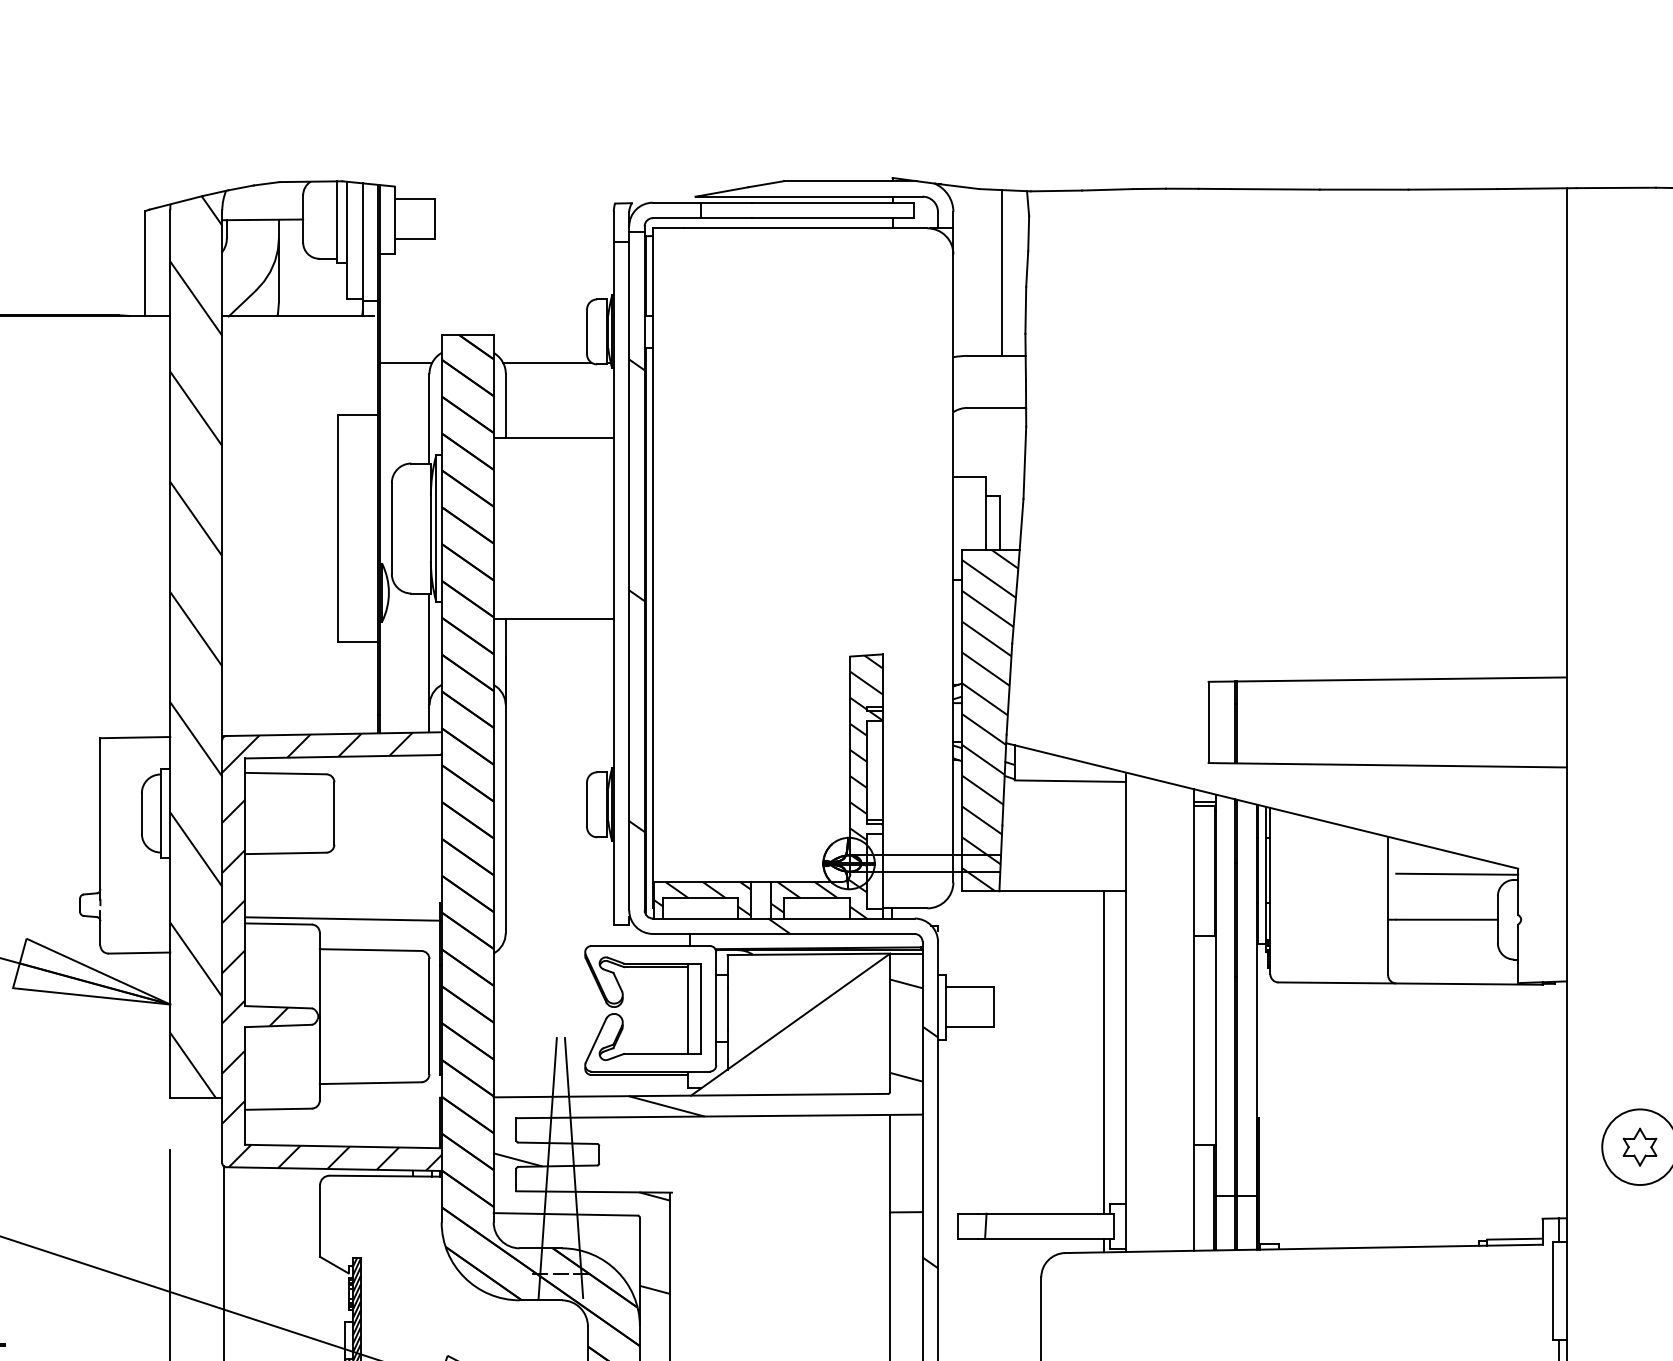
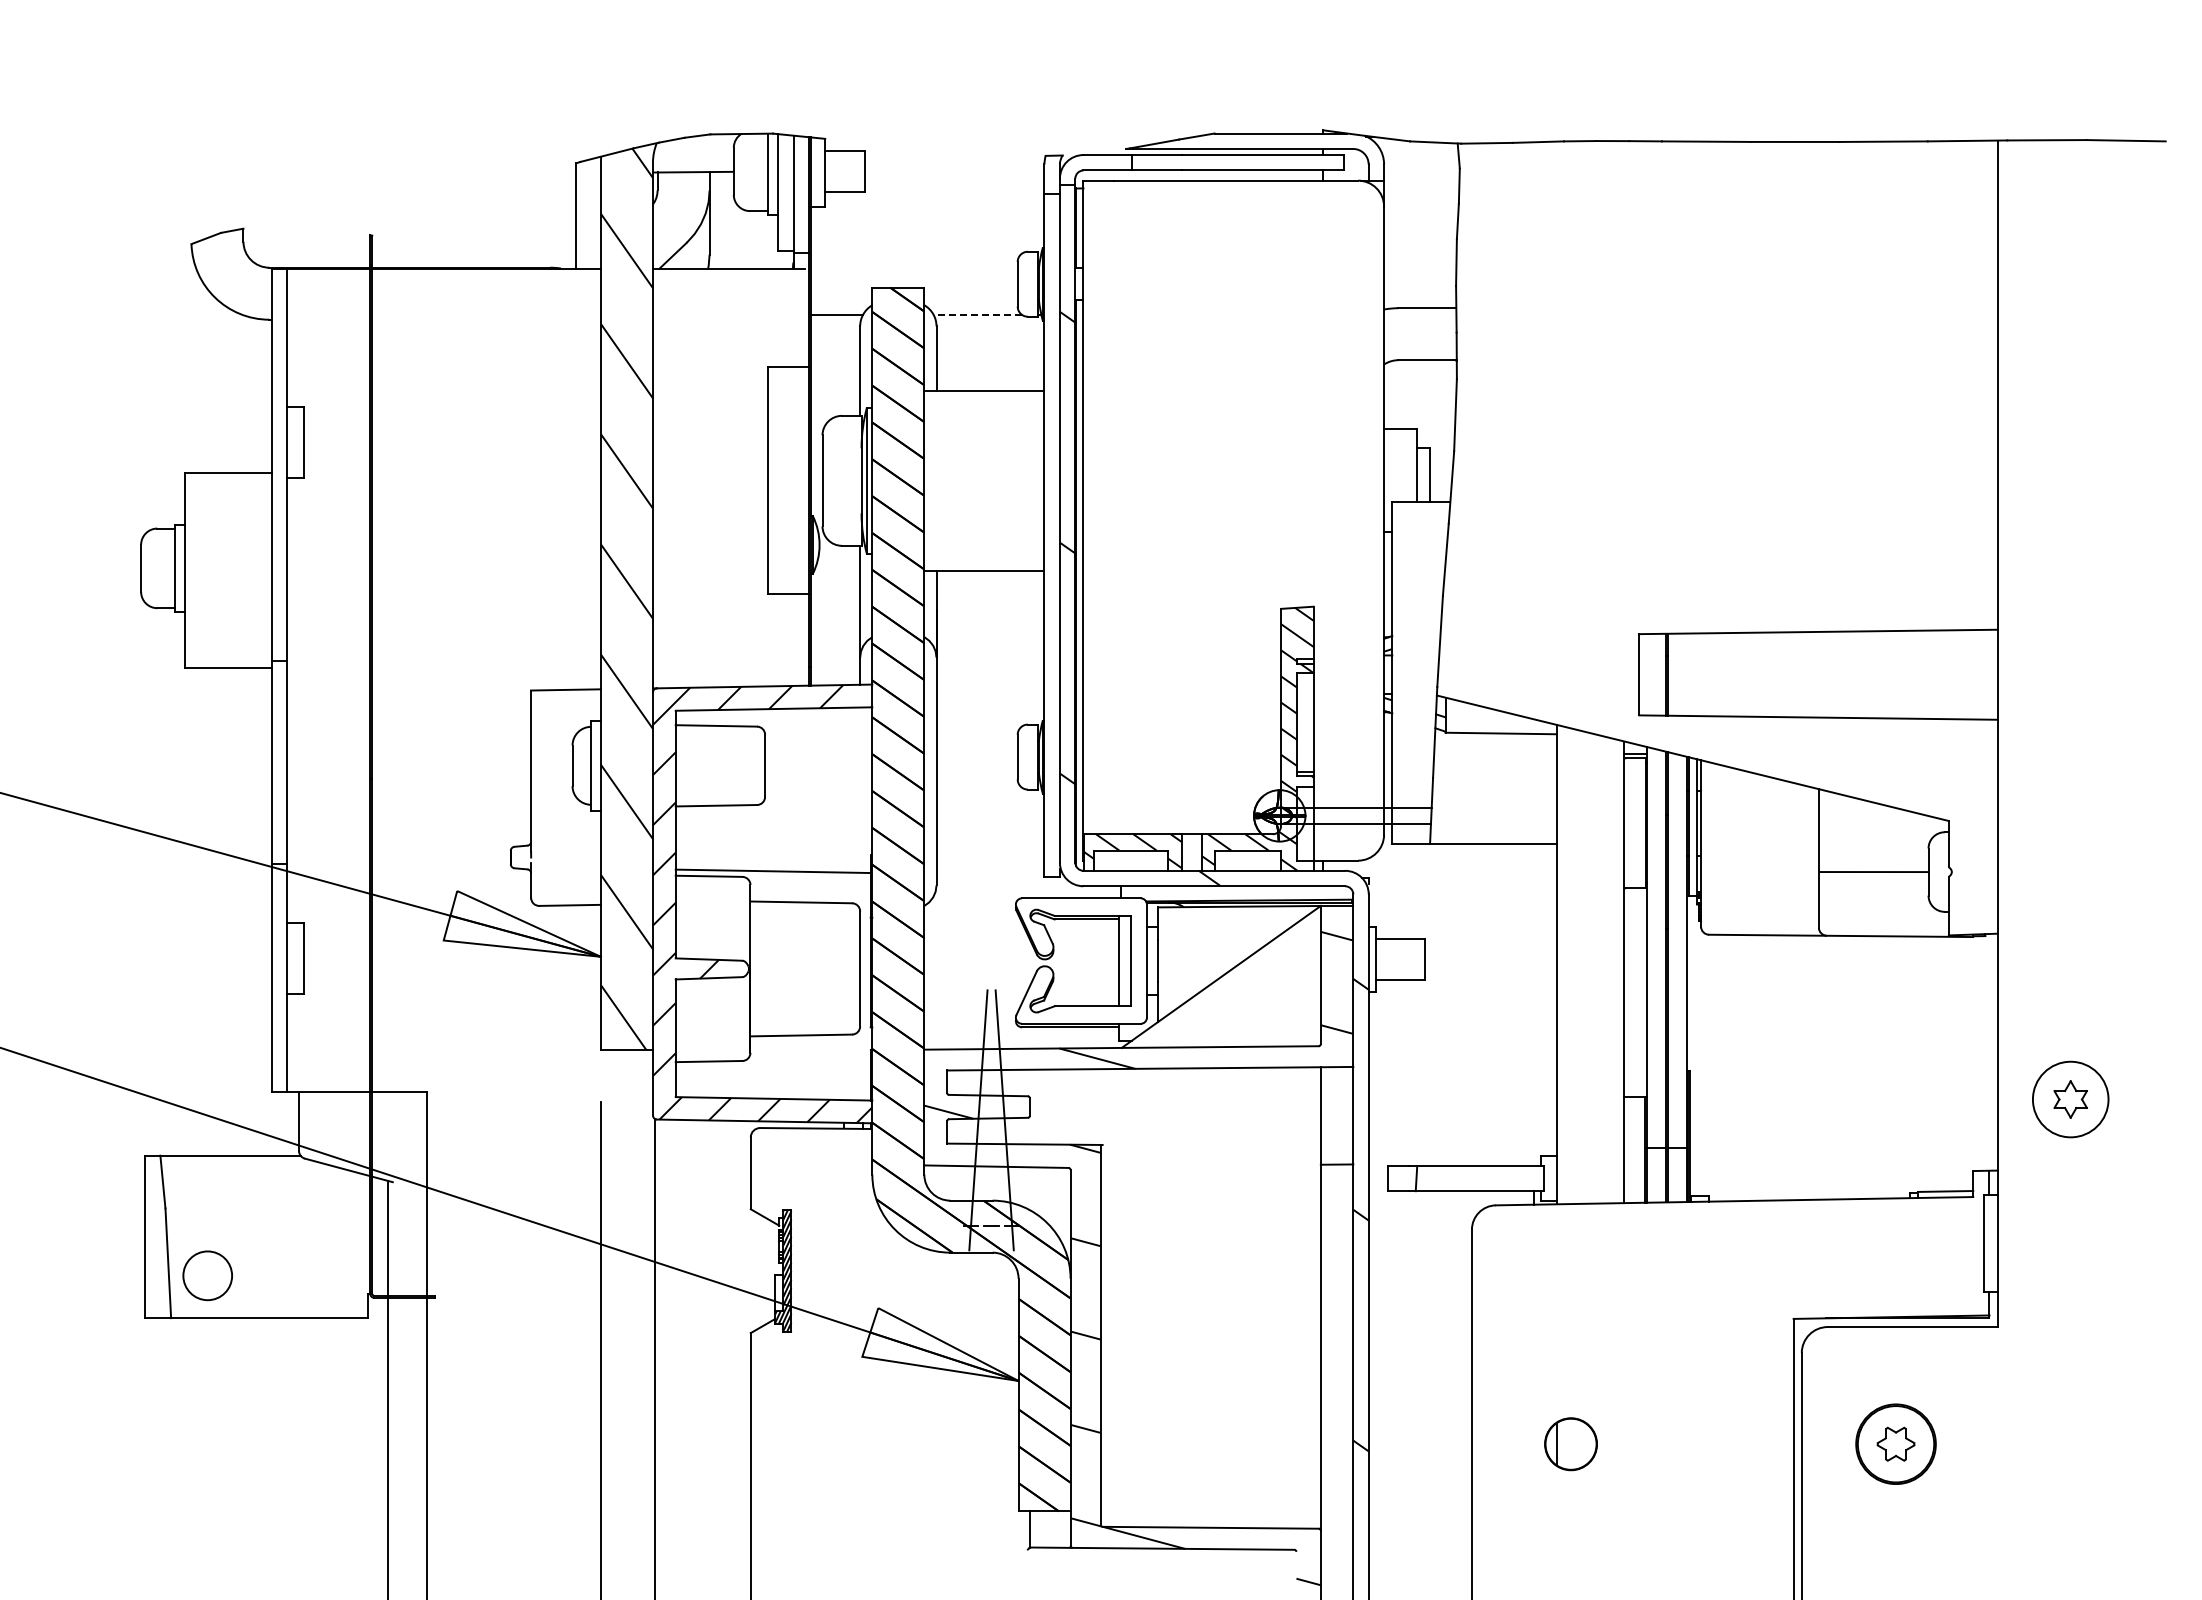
line: (1001, 273) -> (1432, 225), removed
line: (546, 362) -> (977, 314), solid -> dashed
hatch: (989, 720) -> (1420, 672), removed
line: (1456, 874) -> (1887, 826), removed
line: (1103, 1052) -> (1534, 1004), removed

